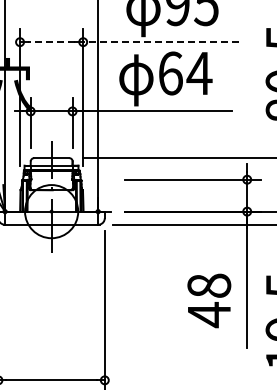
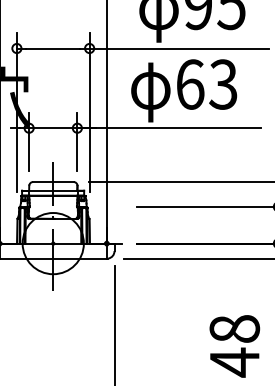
line: (51, 42) -> (53, 48), dashed -> solid
line: (160, 42) -> (178, 48), dashed -> solid
text: (199, 73) -> (223, 84), 64 -> 63

